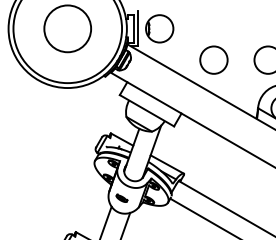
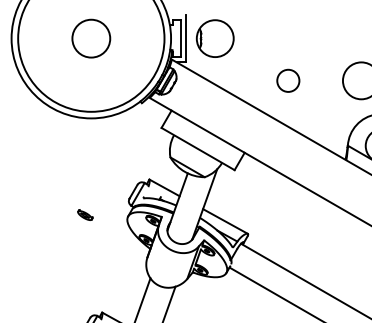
circle: (67, 28) -> (90, 38), size x0.6
circle: (213, 59) -> (287, 80), size x0.6
part: (122, 197) -> (85, 214), moved

